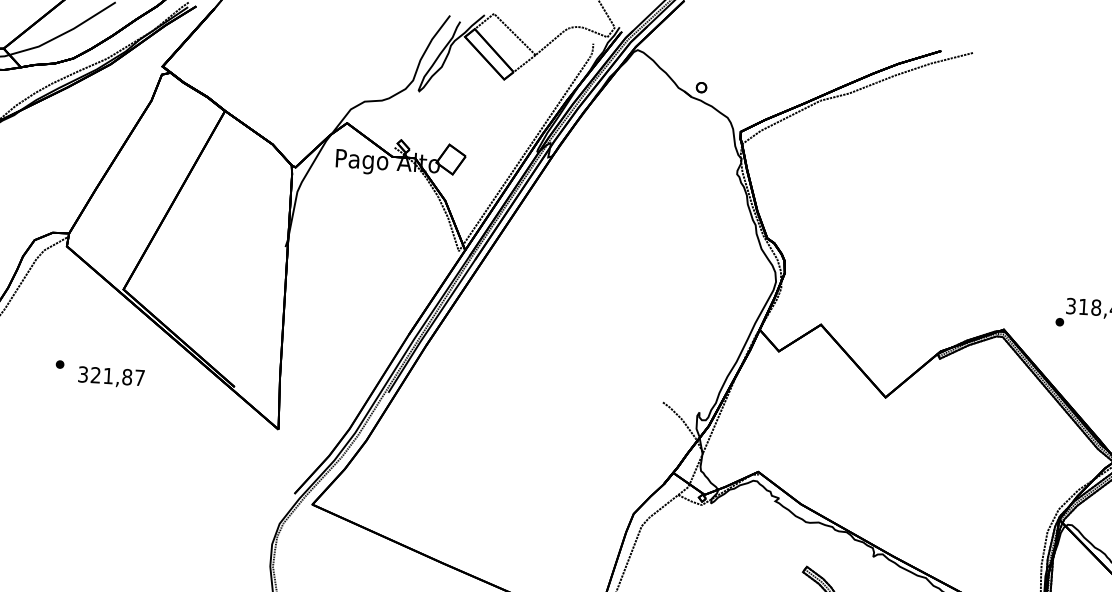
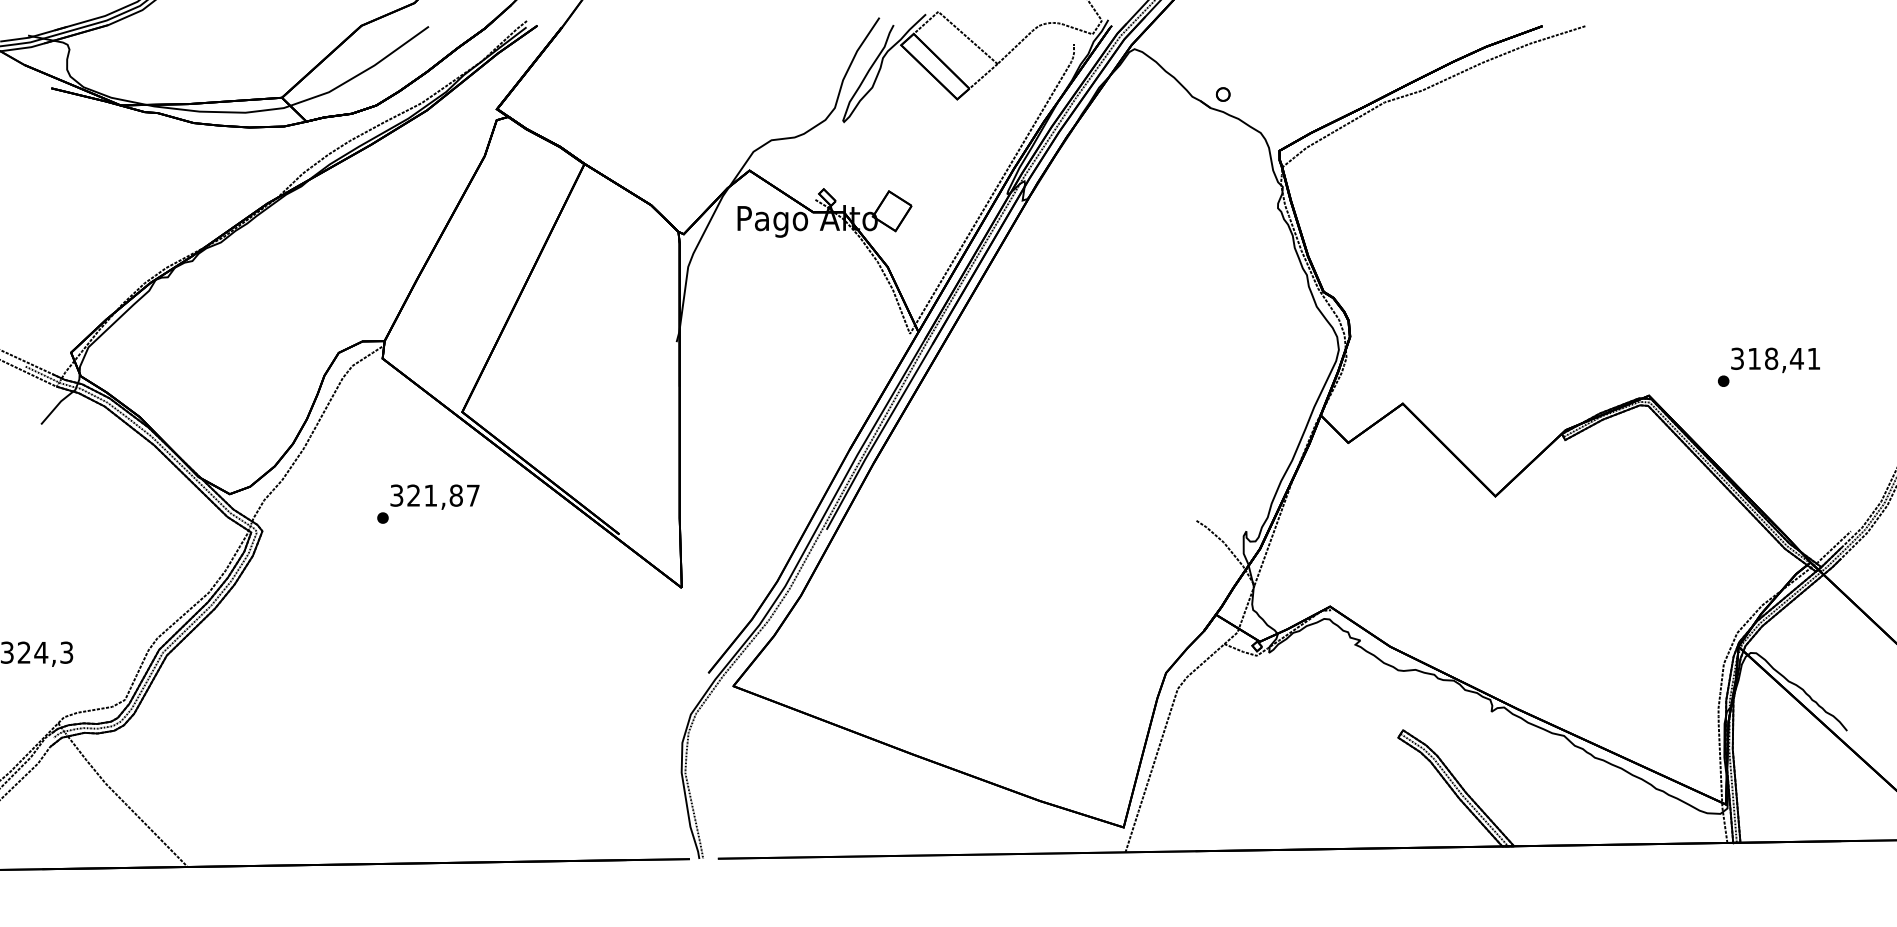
text: (111, 376) -> (434, 496), moved

